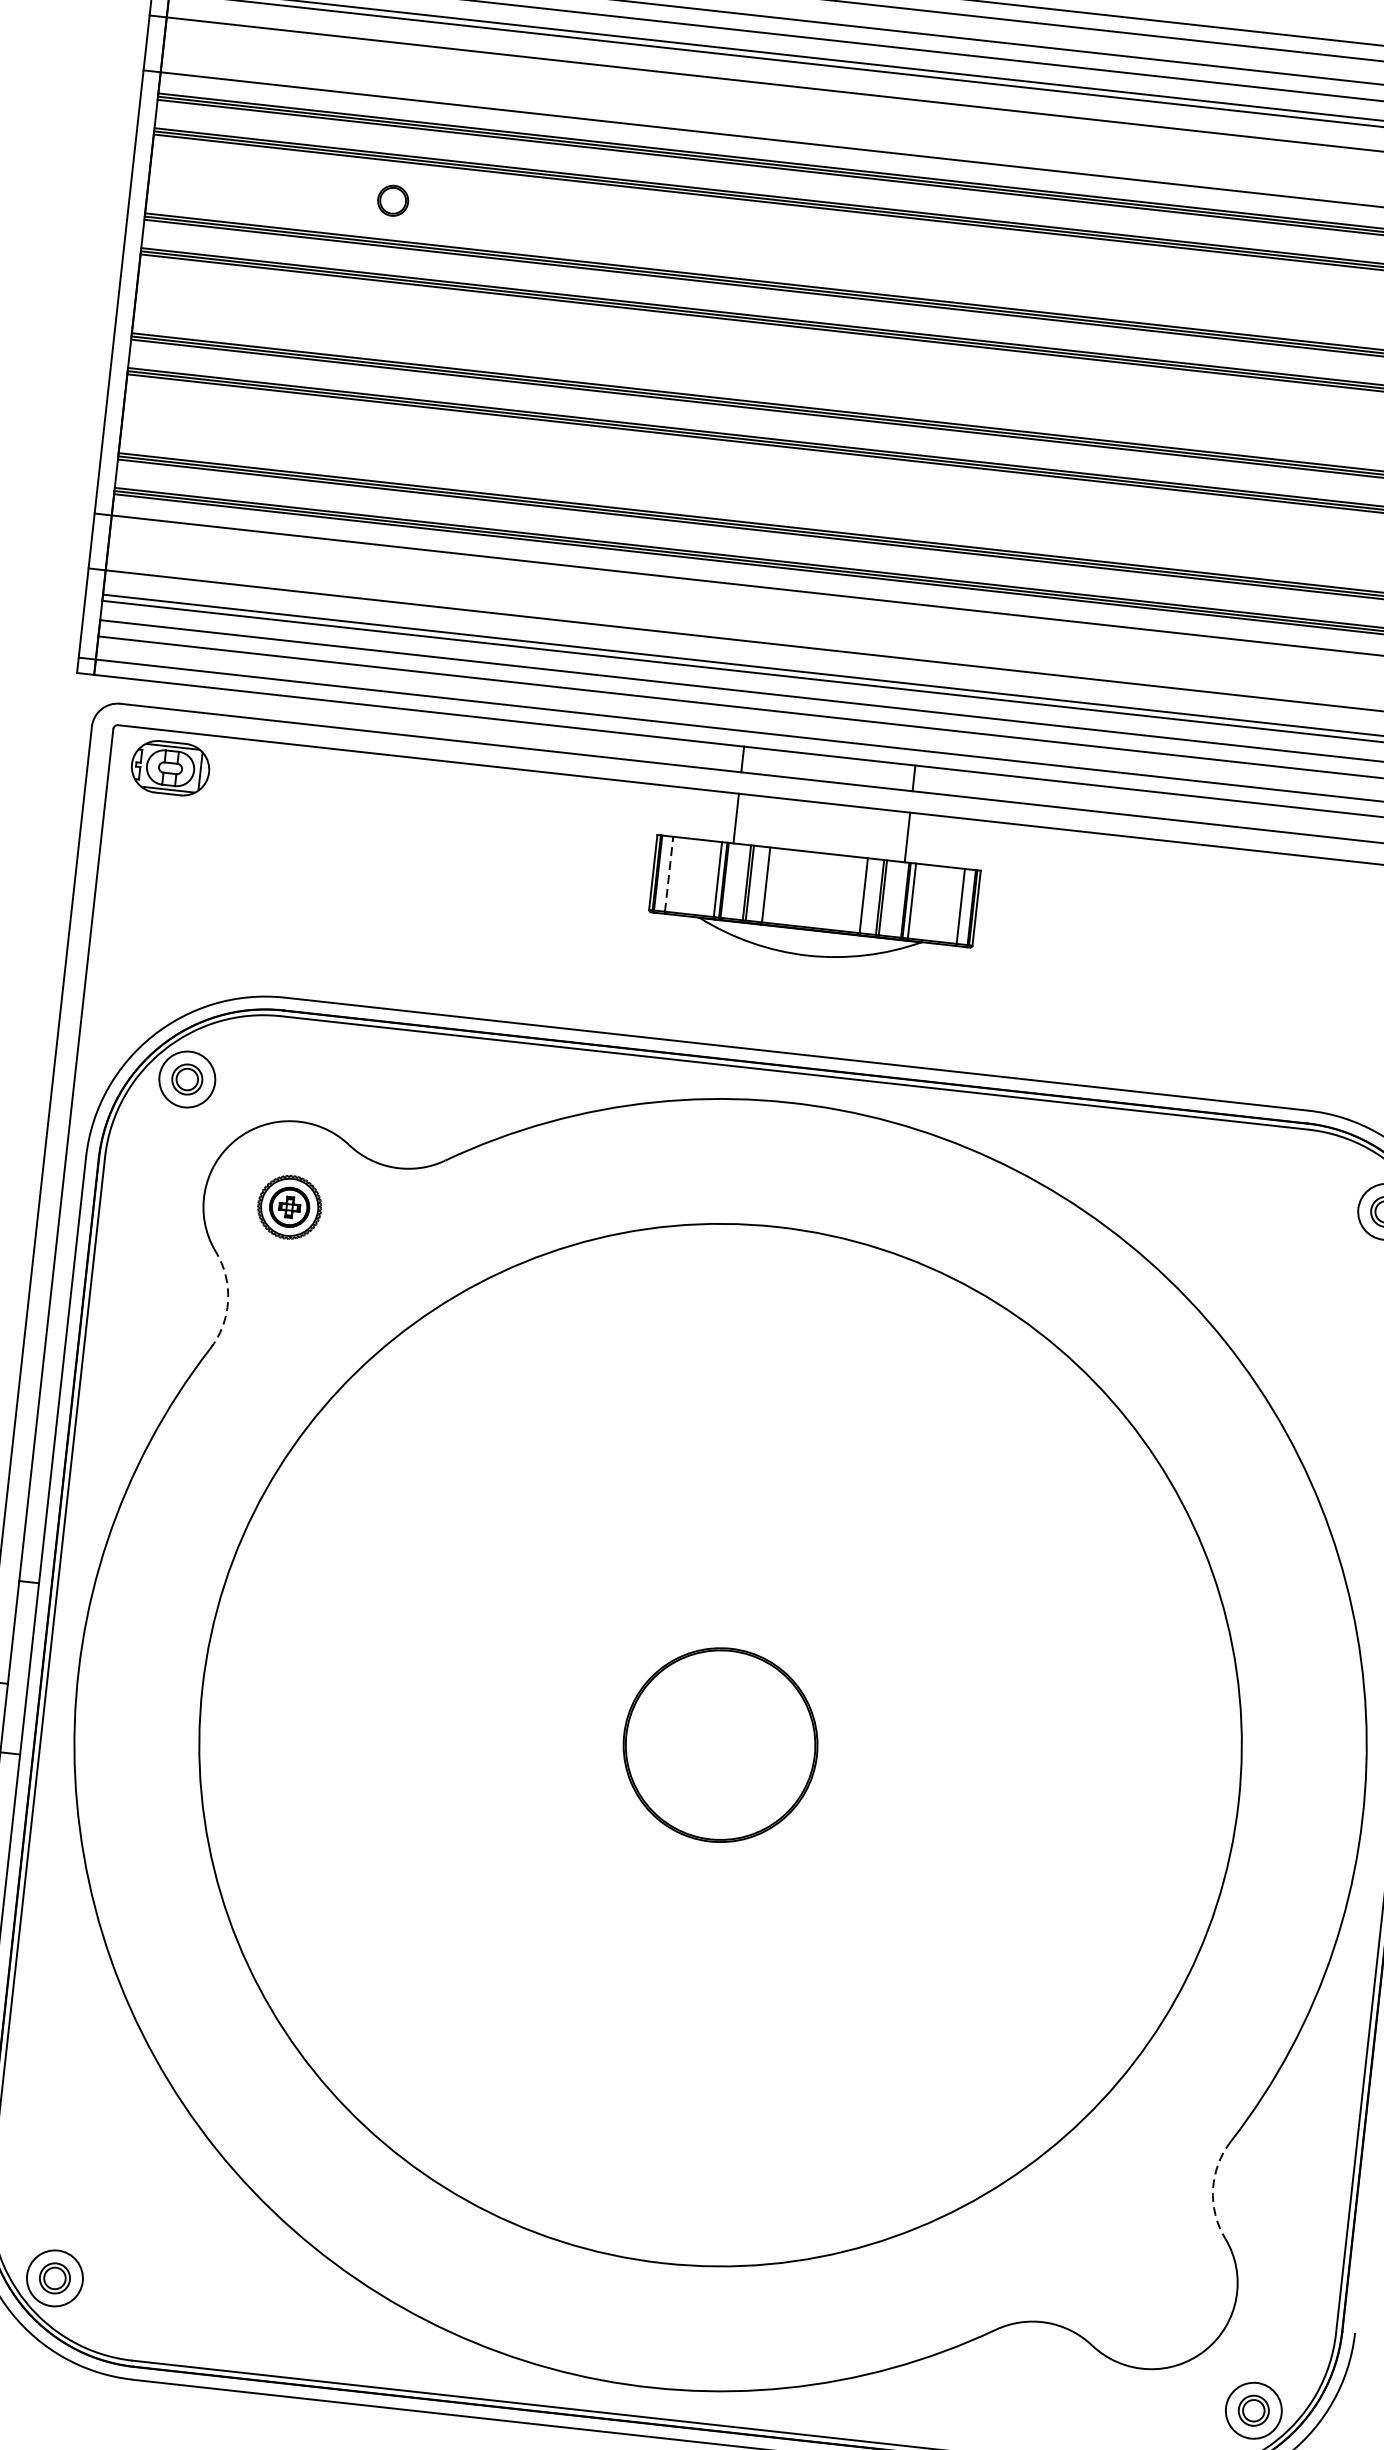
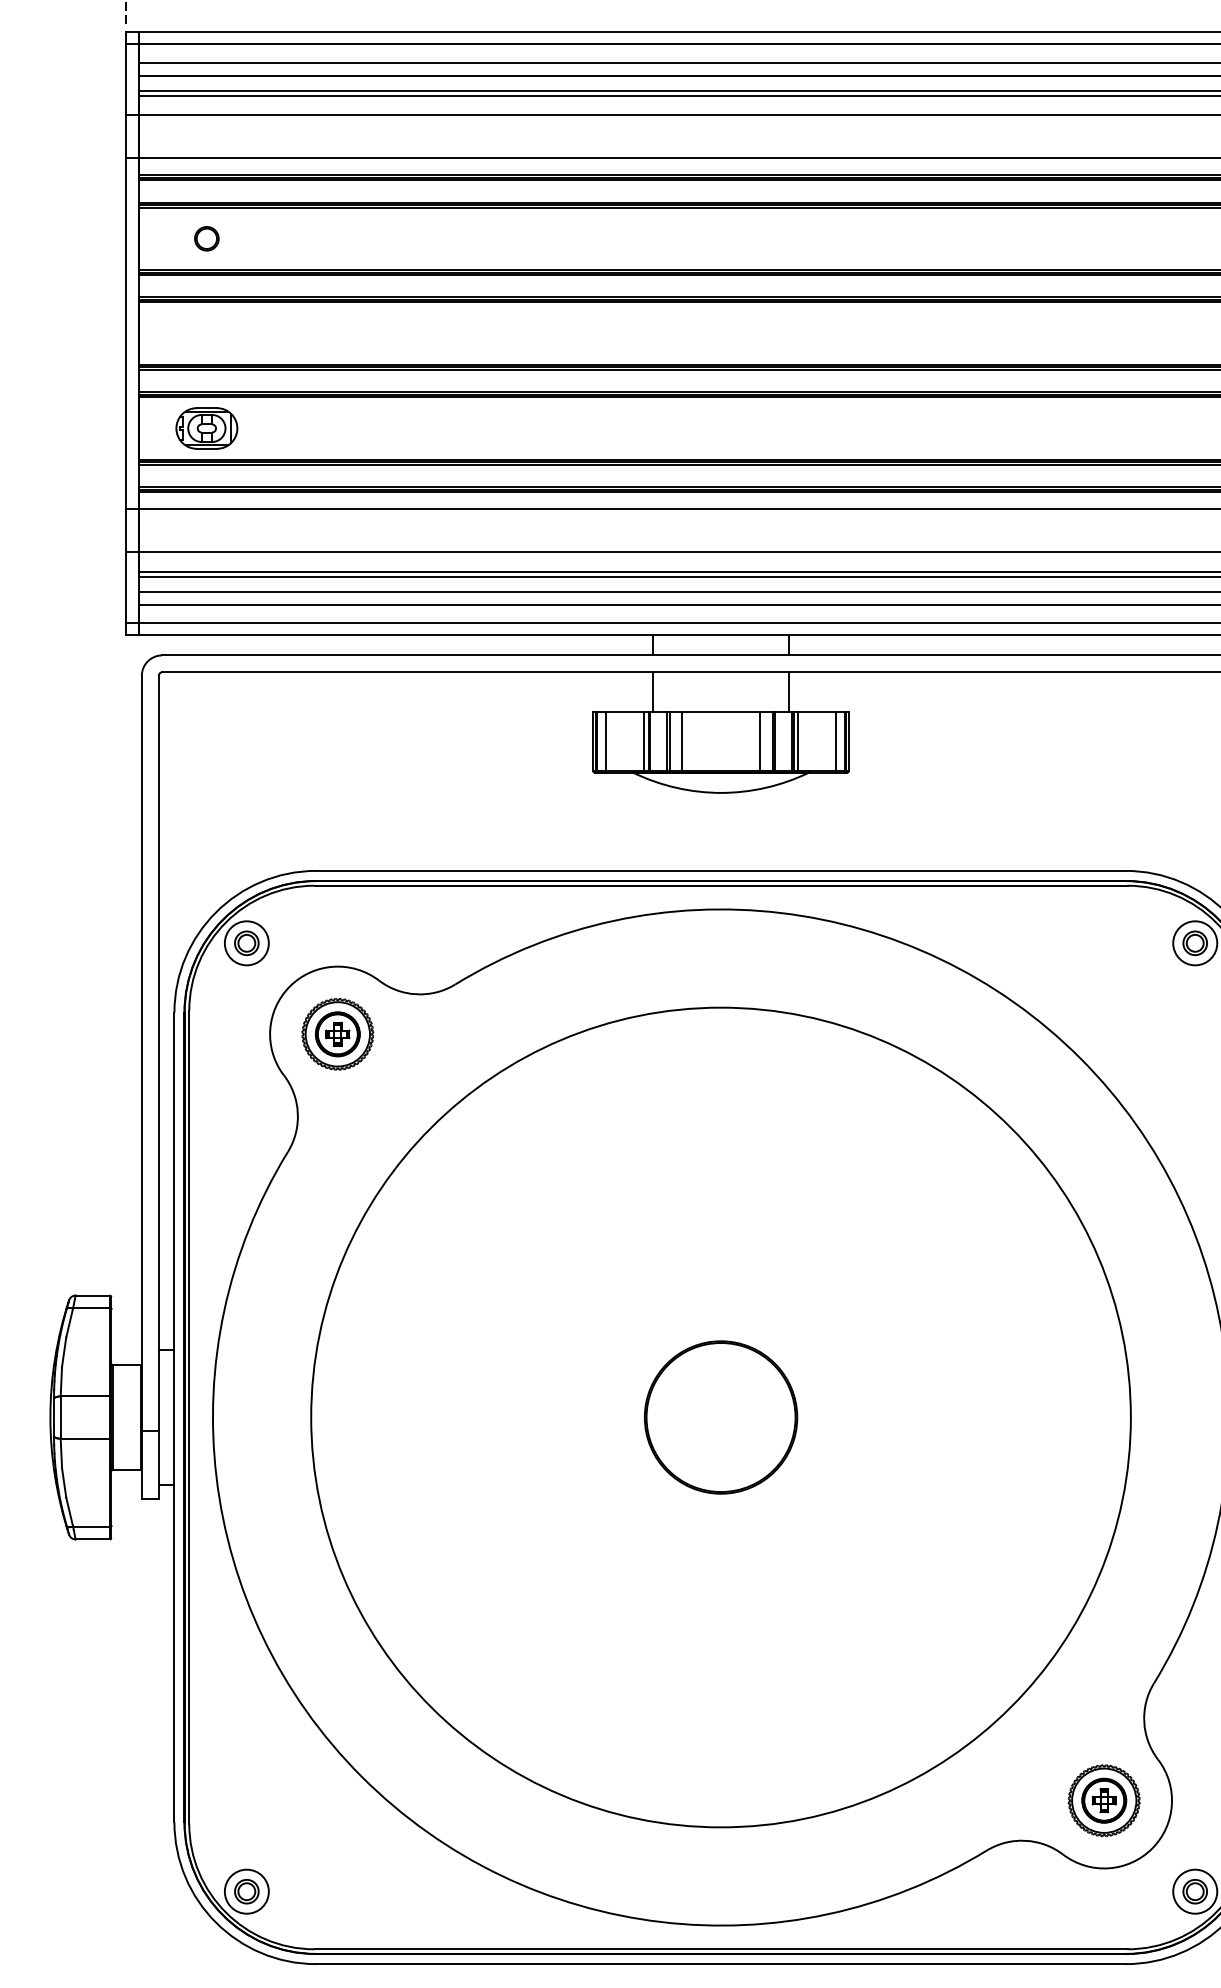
part: (392, 200) -> (206, 238), moved
part: (170, 768) -> (206, 428), moved
line: (668, 874) -> (605, 741), dashed -> solid
part: (289, 1207) -> (337, 1034), size x1.43
arc: (227, 1301) -> (297, 1113), dashed -> solid
arc: (1213, 2188) -> (1144, 1721), dashed -> solid
part: (1151, 2282) -> (1104, 1800), added

